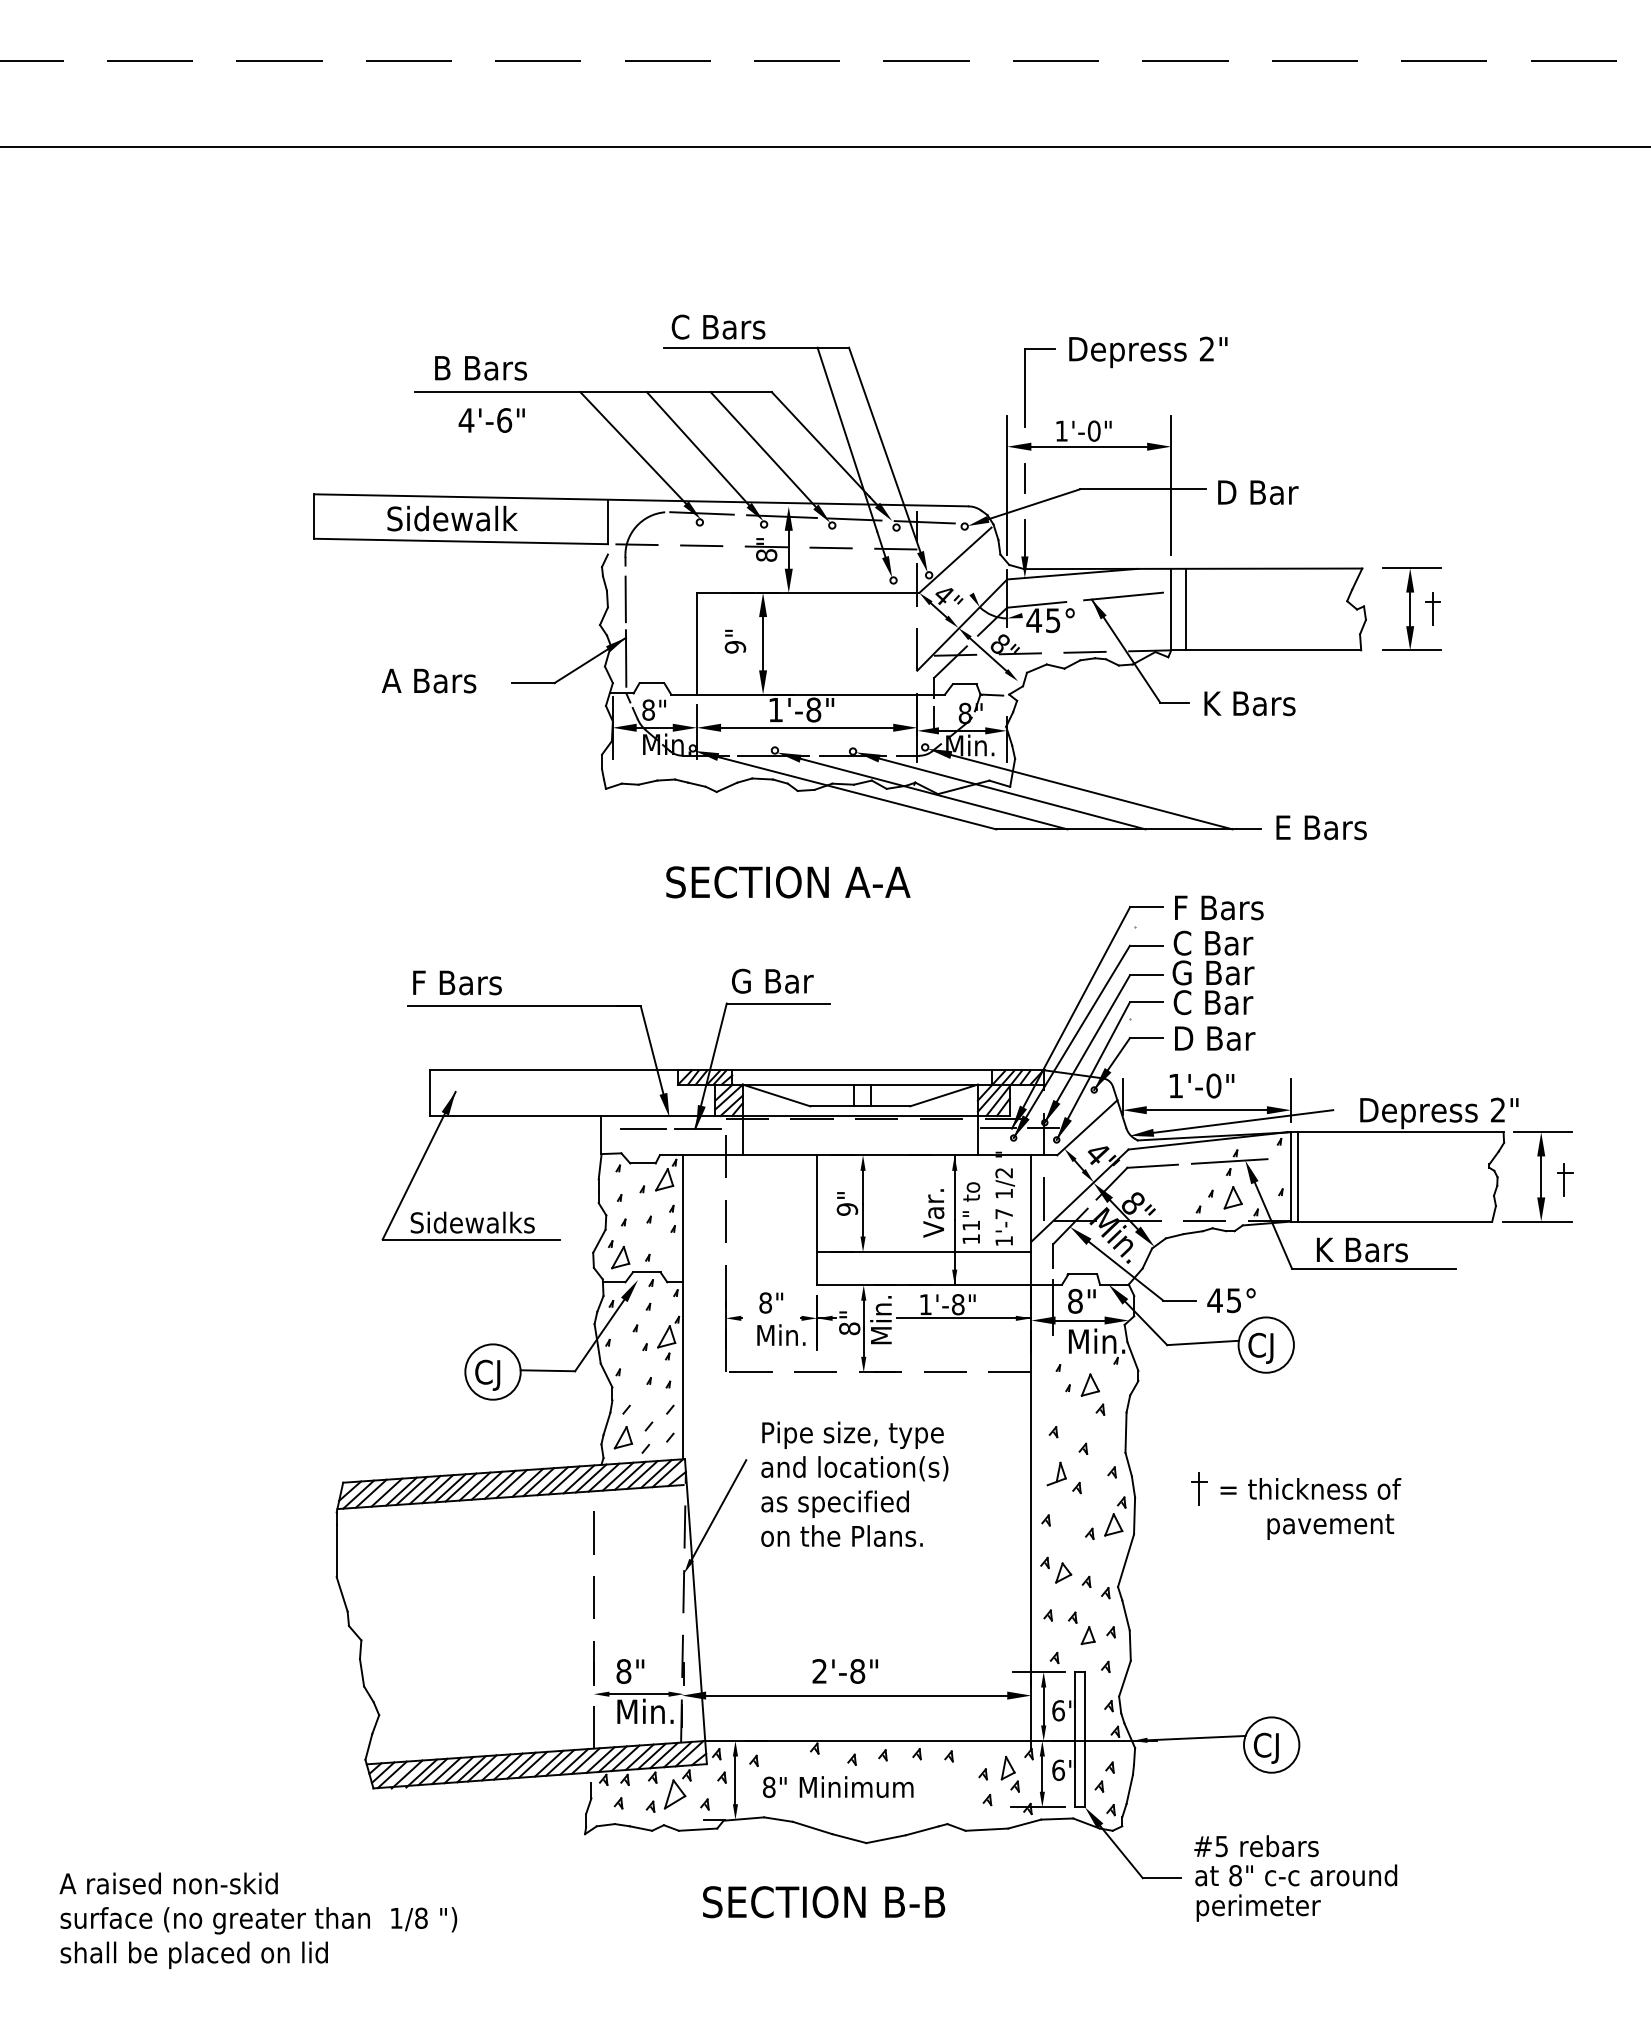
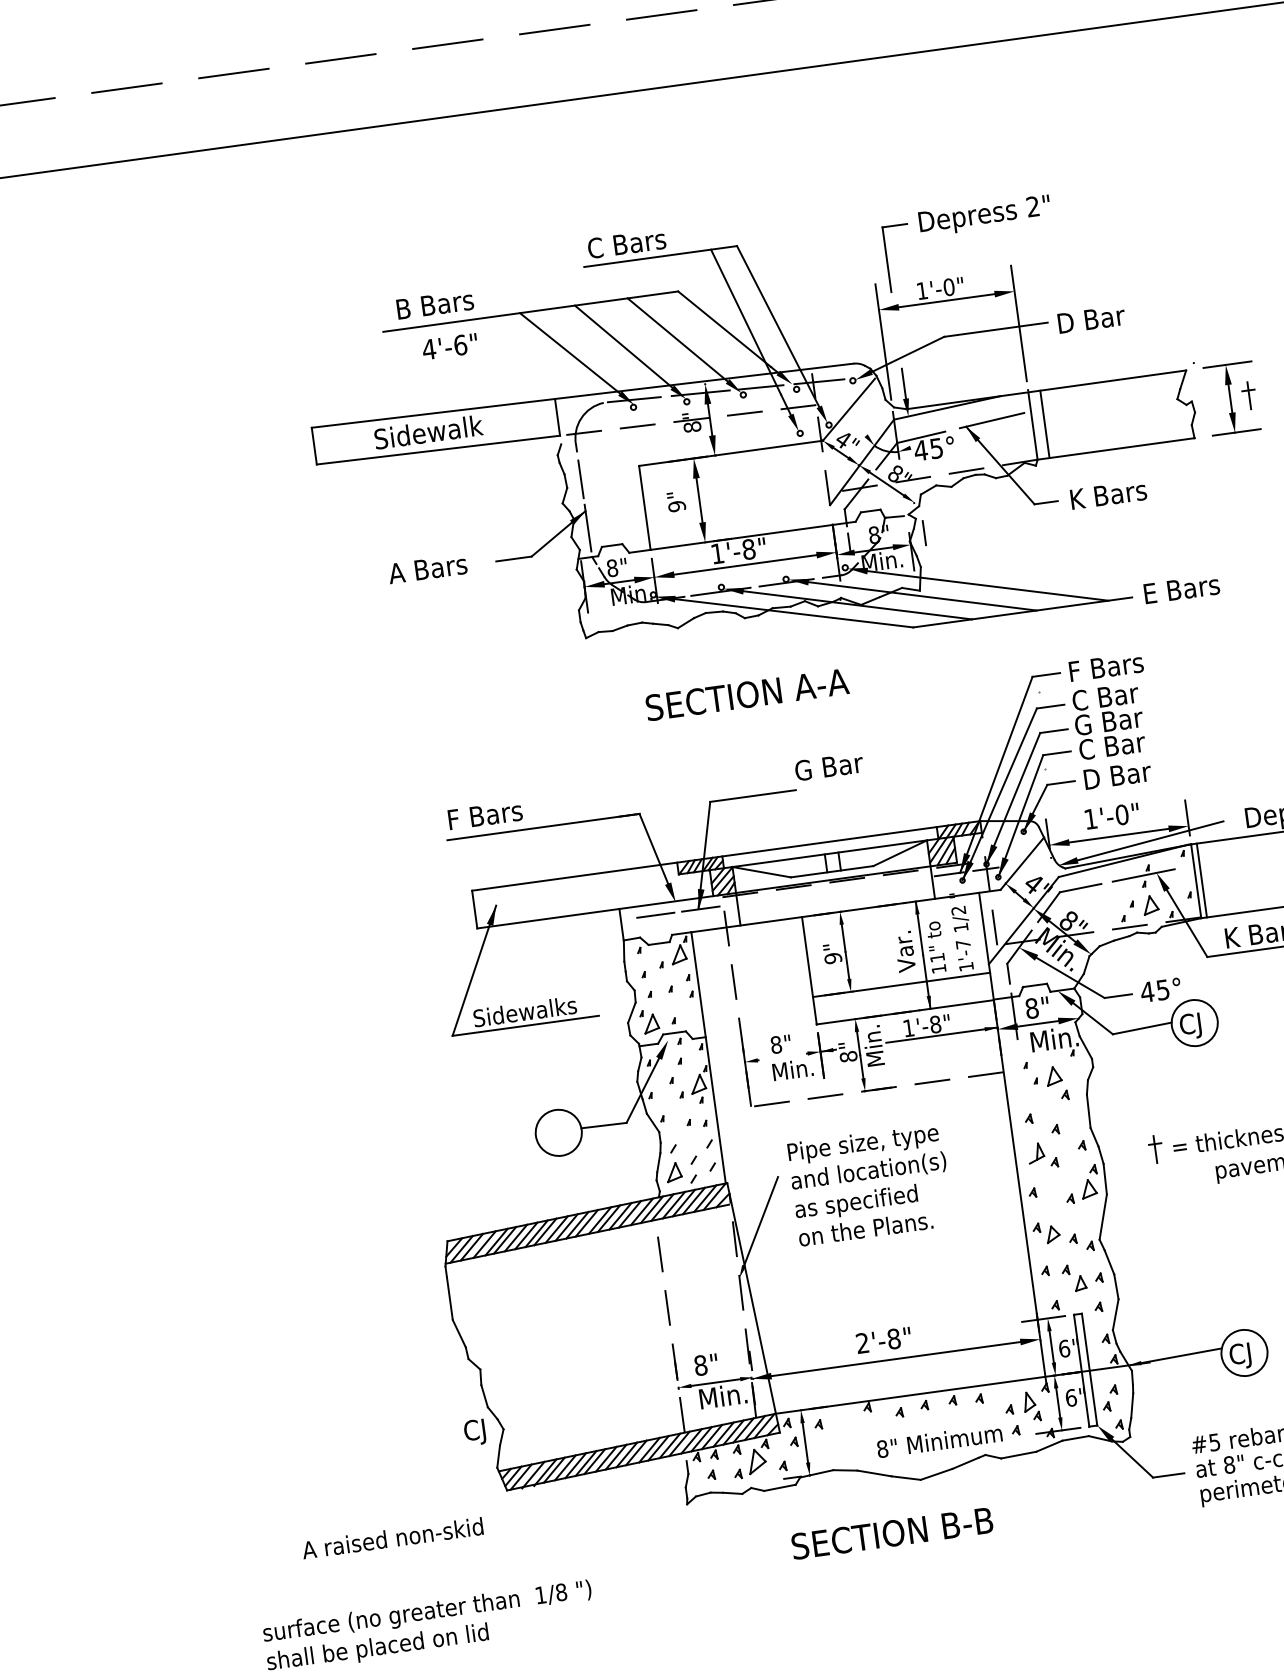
line: (1024, 478) -> (924, 533), moved
text: (772, 980) -> (828, 766), moved
text: (487, 1374) -> (474, 1431), moved
text: (838, 1786) -> (939, 1440), moved
text: (168, 1883) -> (392, 1538), moved

